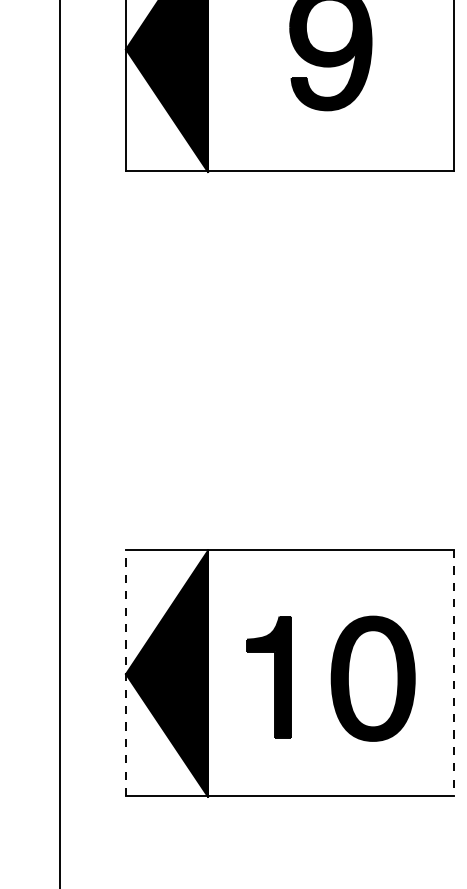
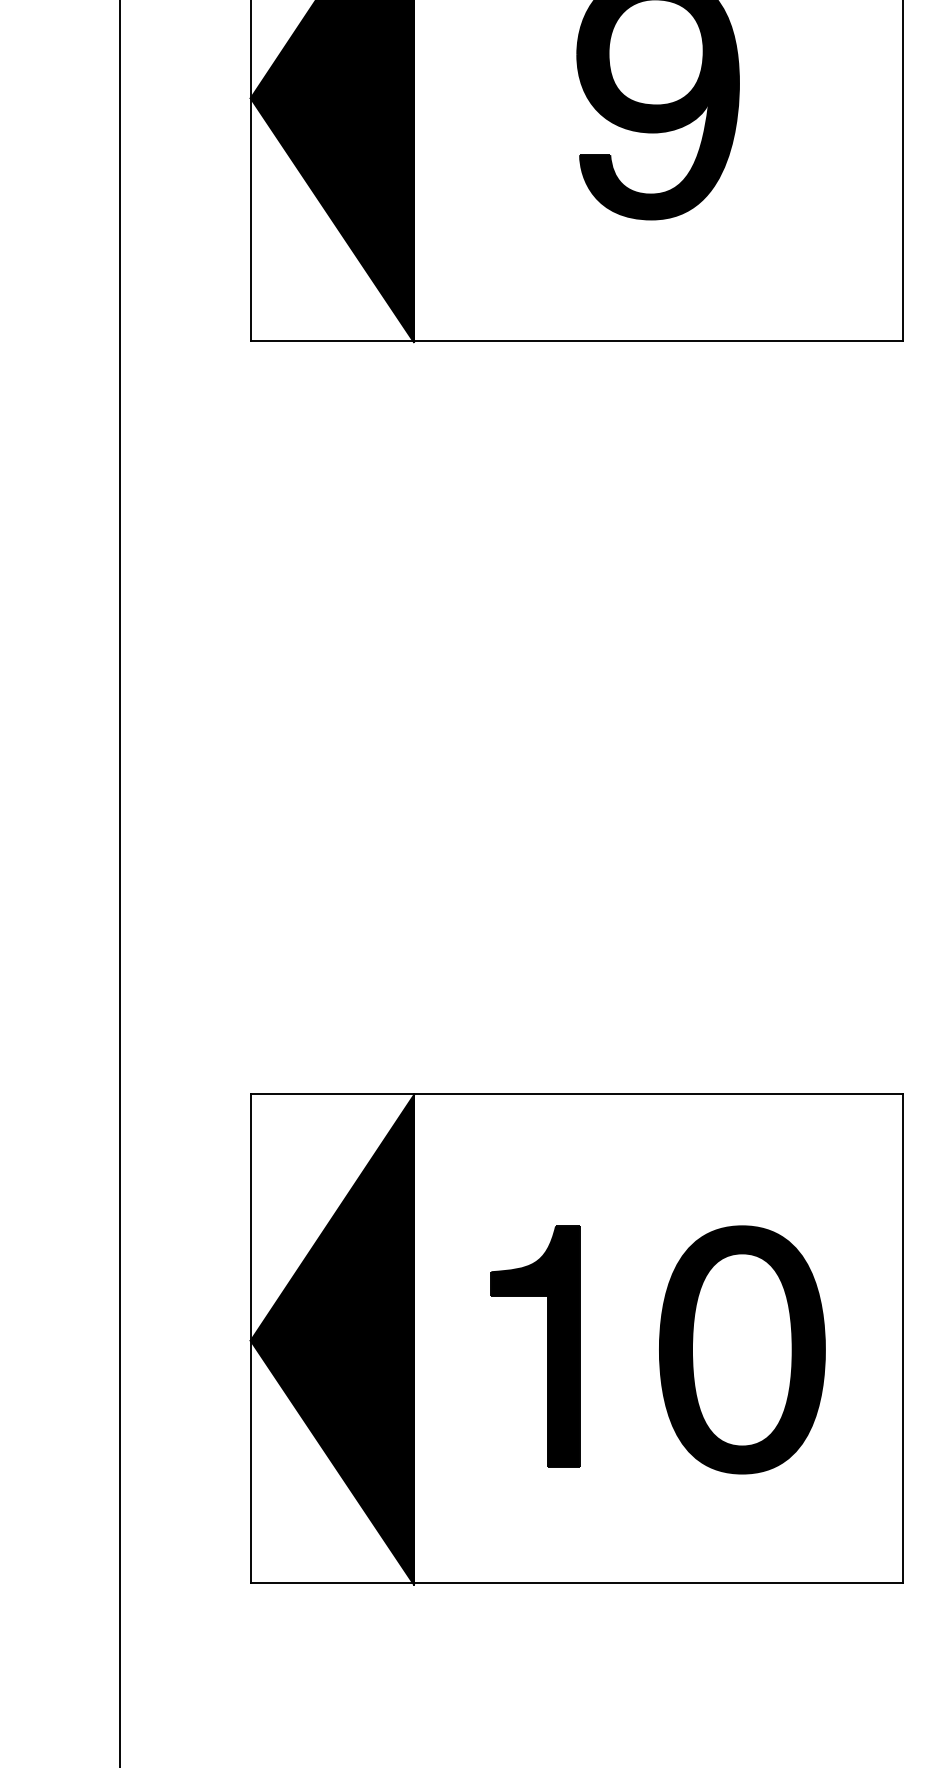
line: (126, 672) -> (251, 1337), dashed -> solid
line: (453, 673) -> (902, 1339), dashed -> solid

